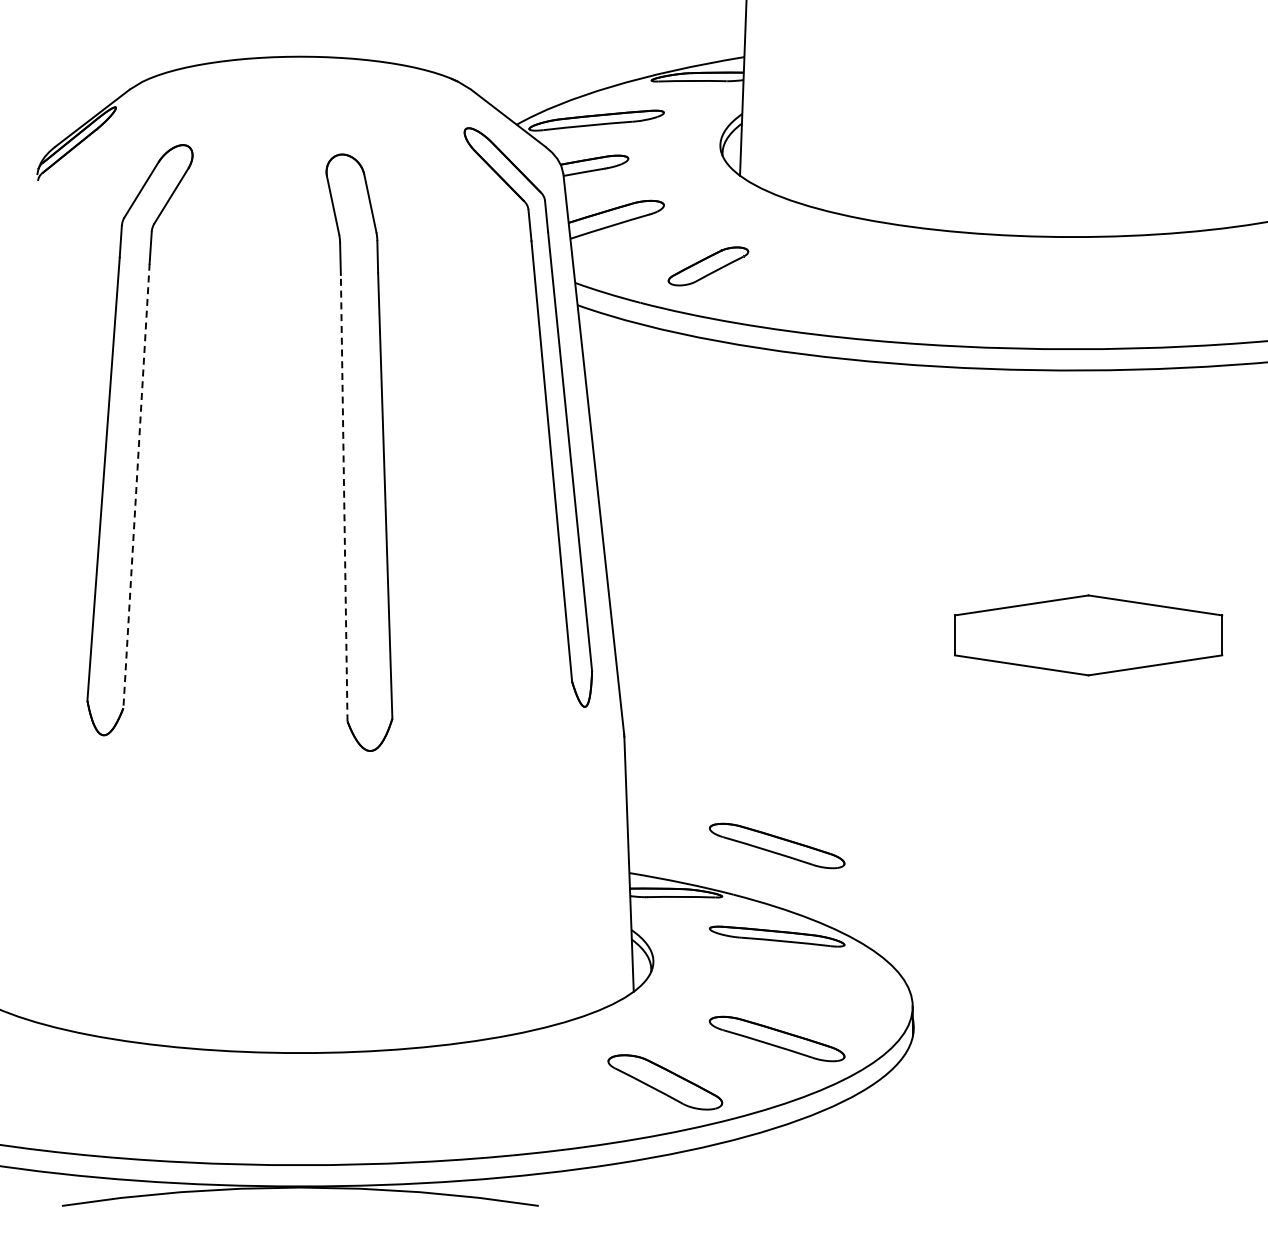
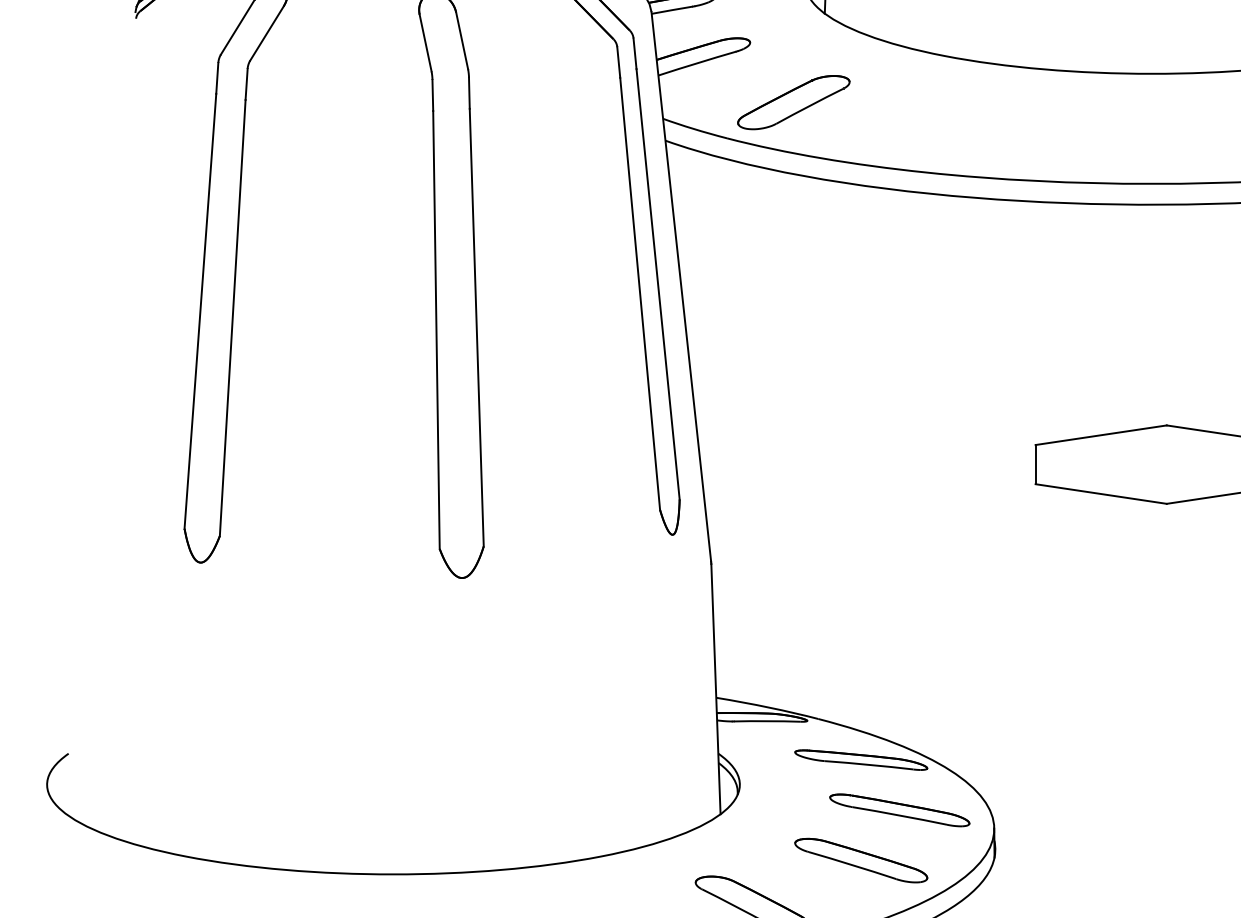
part: (708, 266) -> (793, 102), size x1.43
line: (136, 485) -> (232, 317), dashed -> solid
line: (344, 497) -> (436, 329), dashed -> solid
part: (777, 845) -> (861, 670), removed
part: (816, 987) -> (899, 810), added

